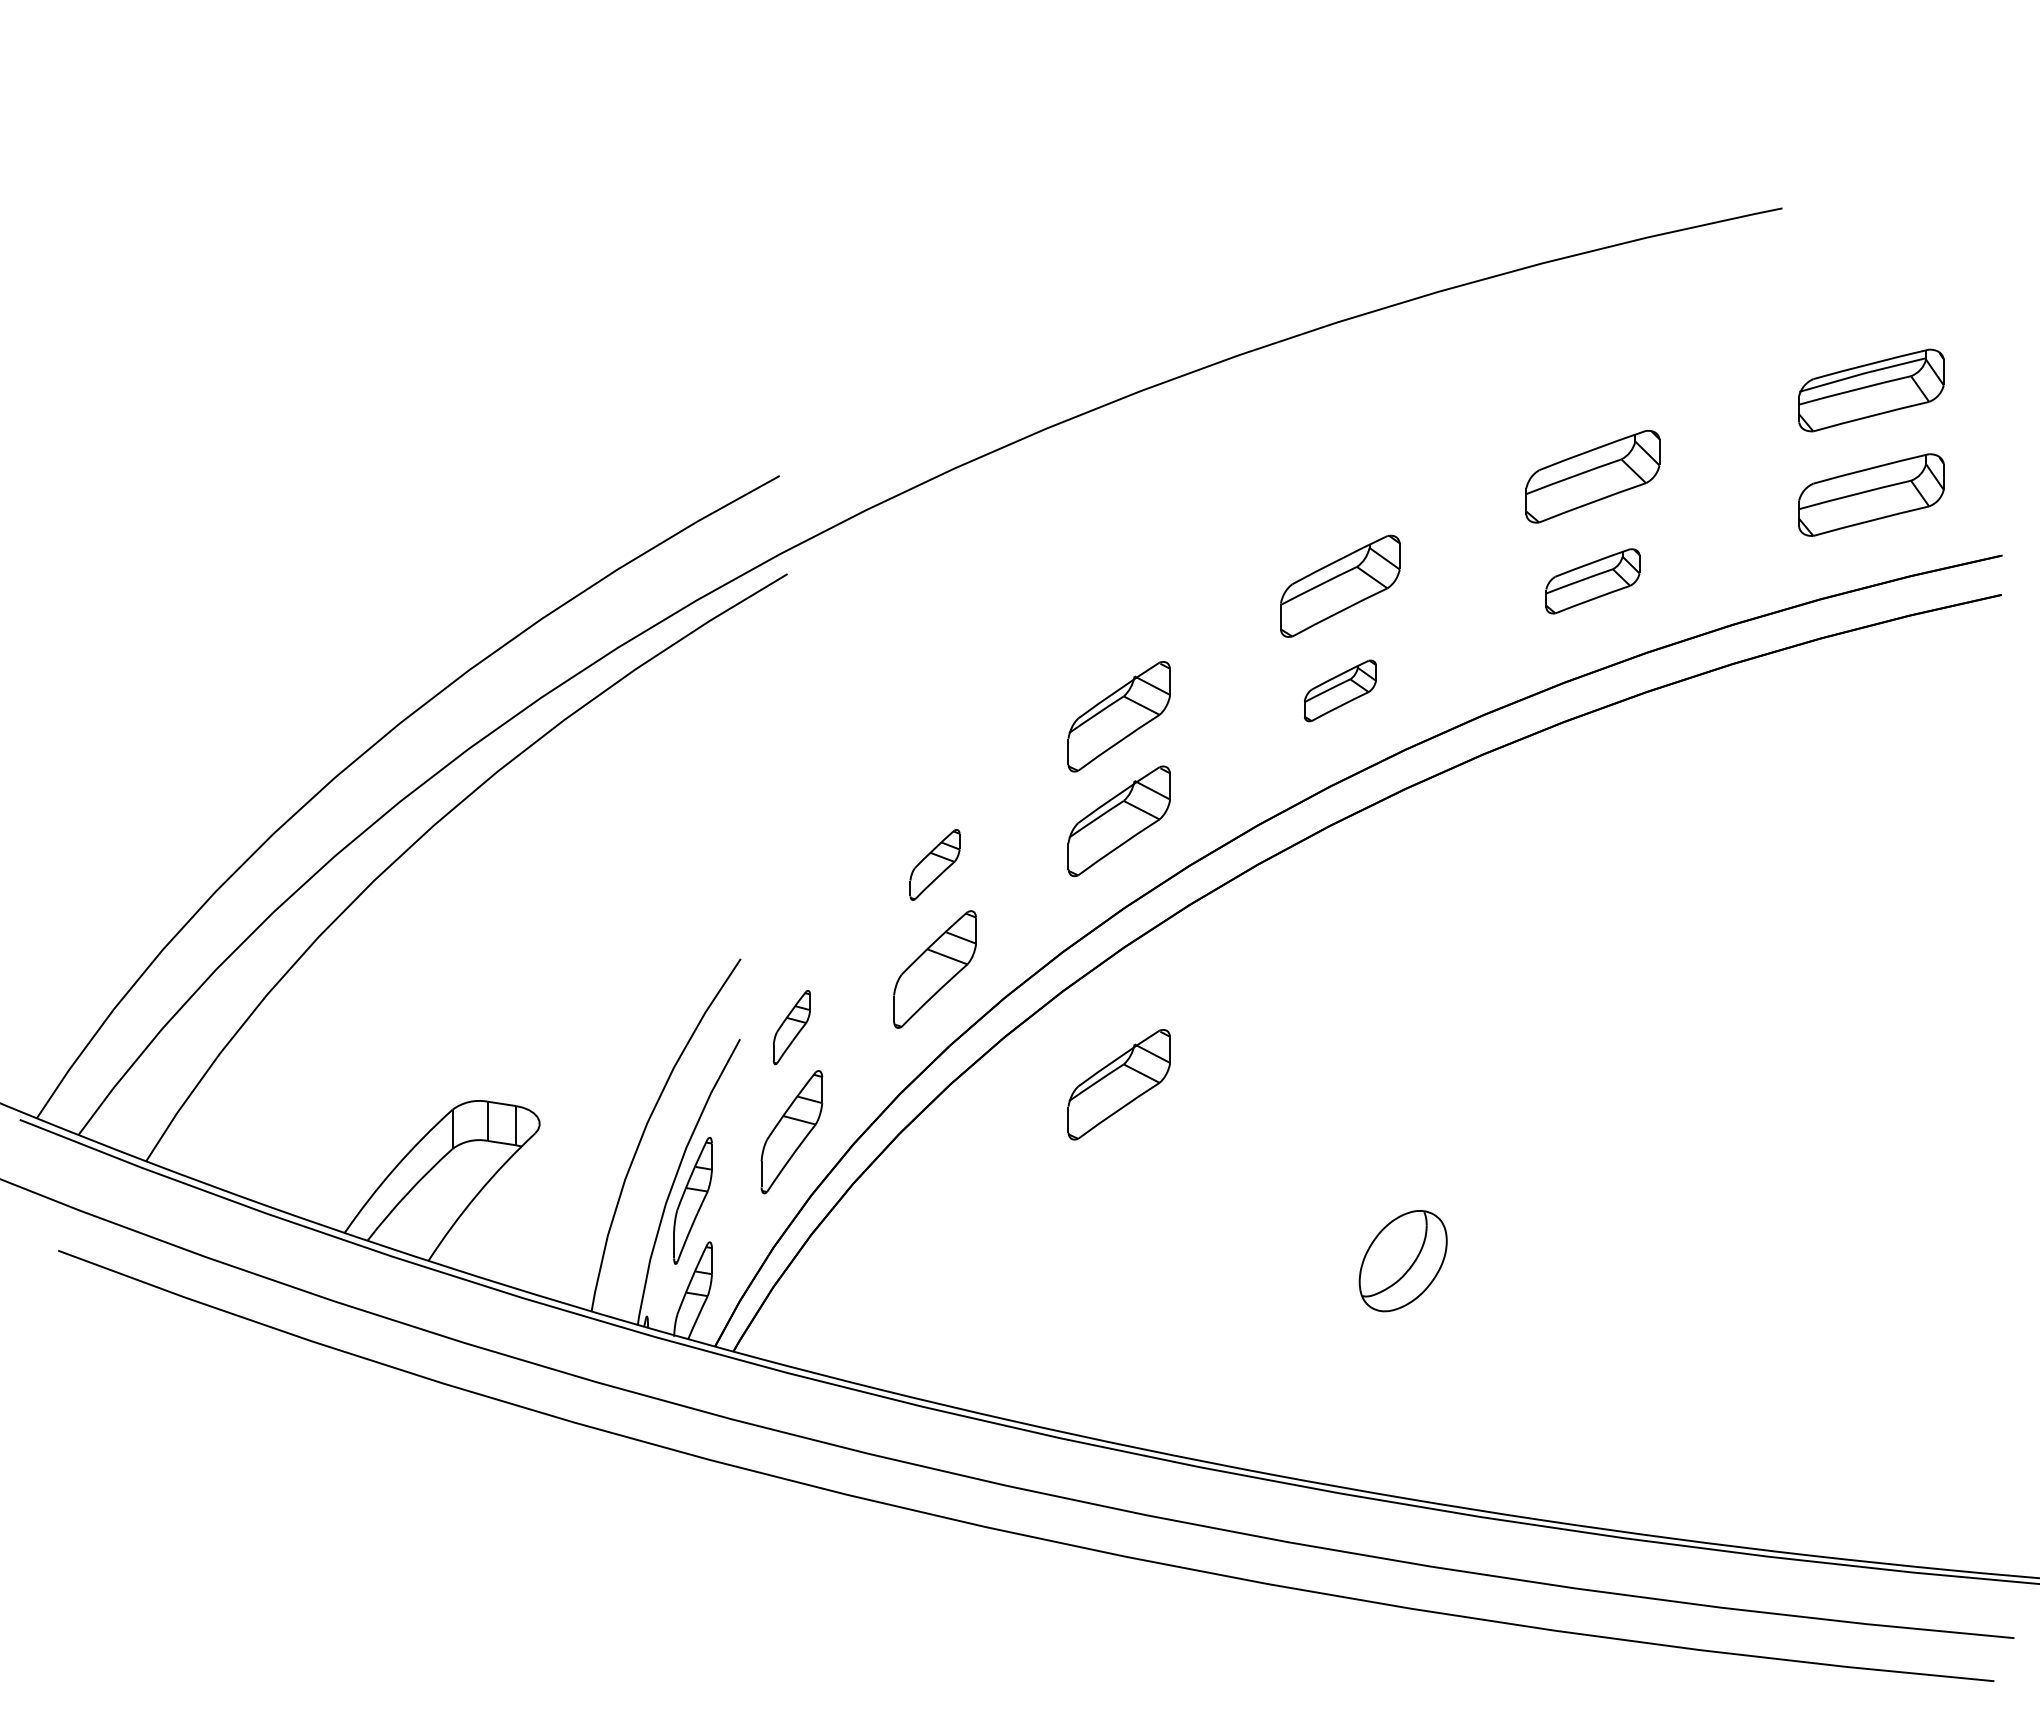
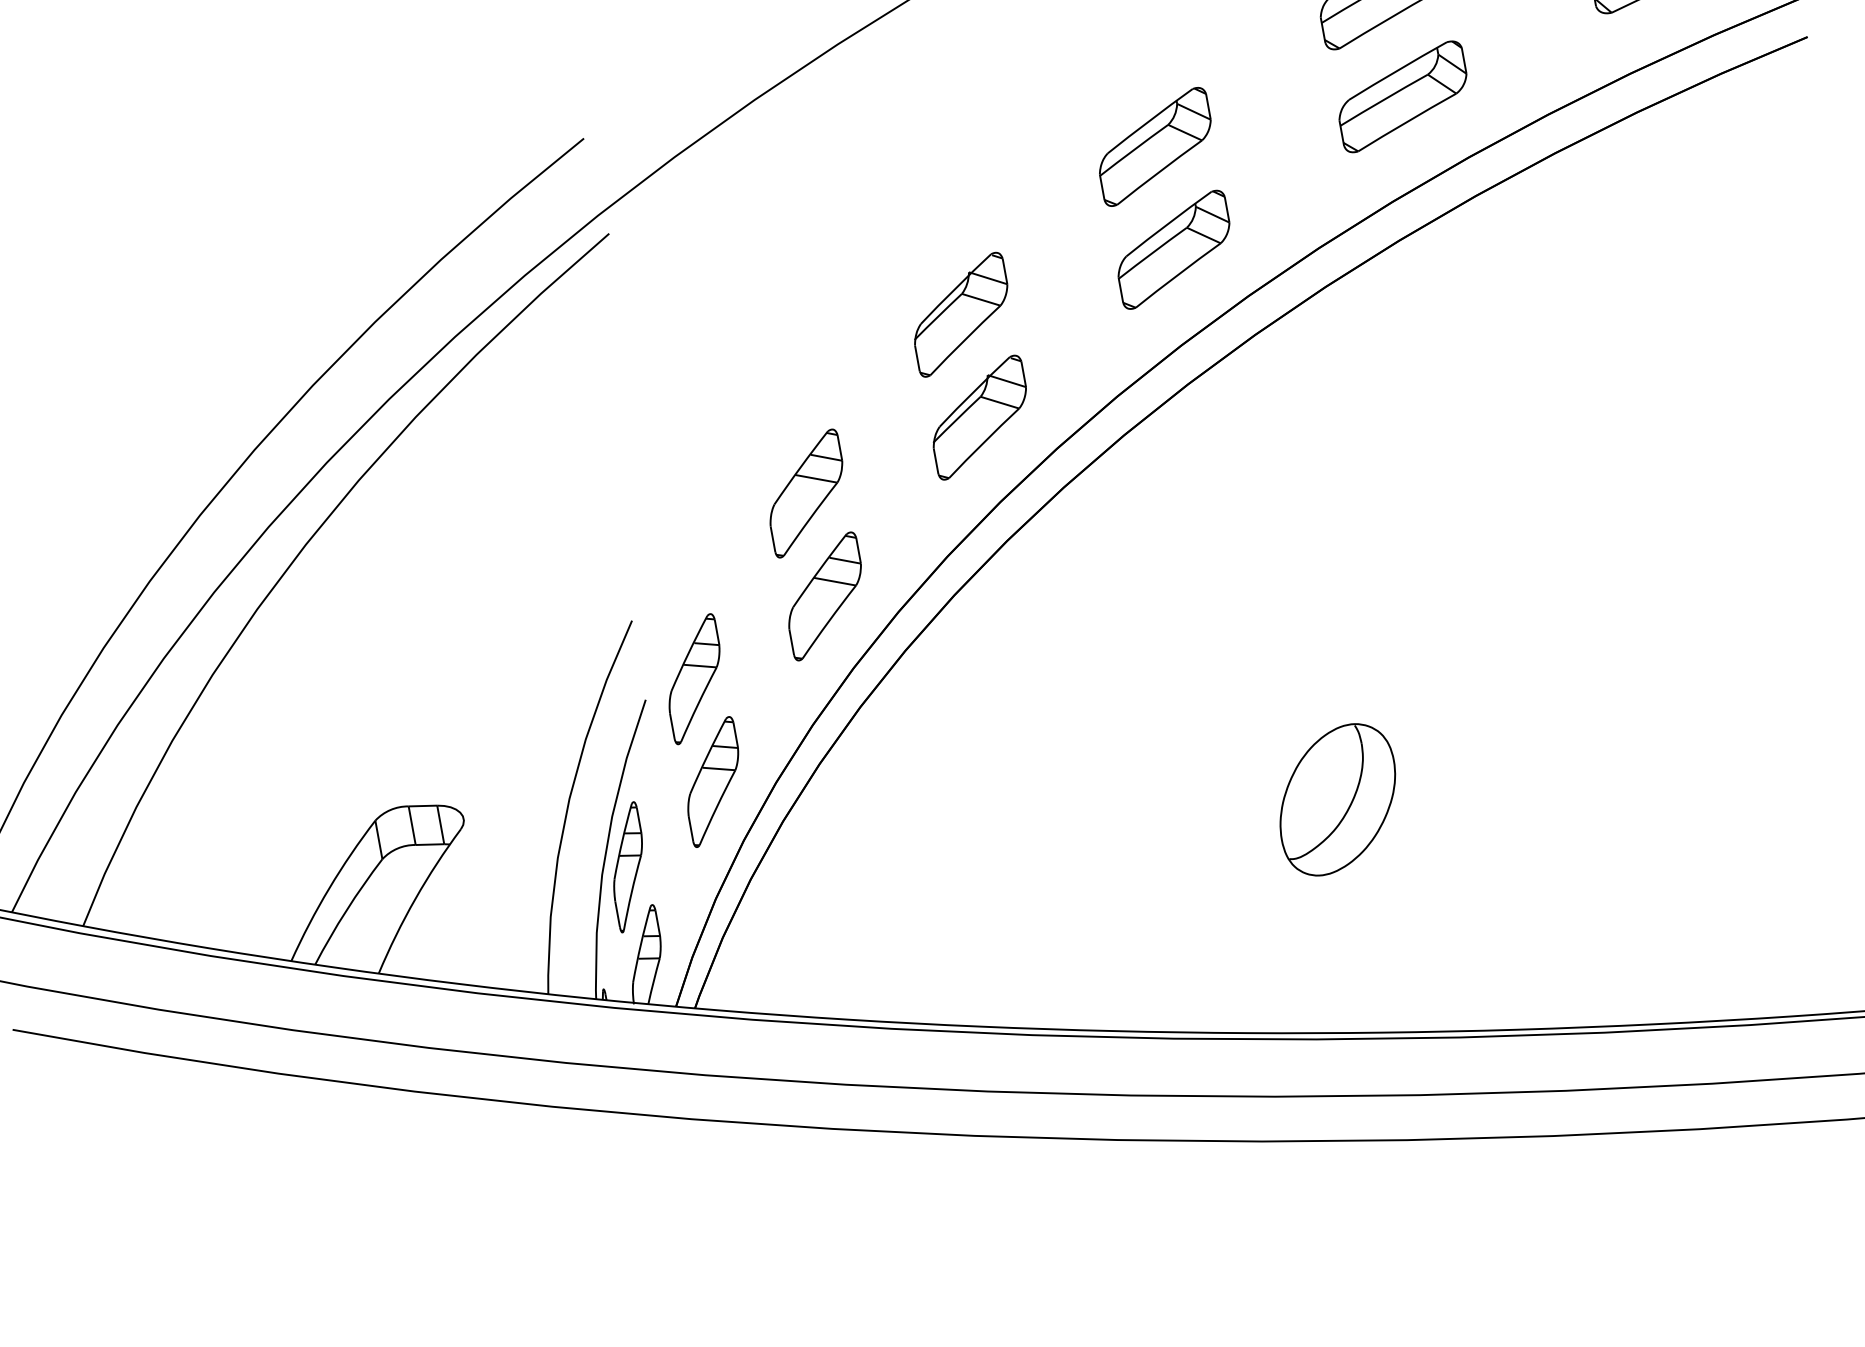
part: (1592, 581) -> (1402, 97), size x1.43
part: (1340, 690) -> (1174, 249), size x1.67
part: (934, 864) -> (805, 493), size x1.67
part: (791, 1027) -> (694, 679), size x1.67
part: (1118, 1084) -> (1026, 676), removed
part: (1403, 1260) -> (1337, 798), size x1.43

